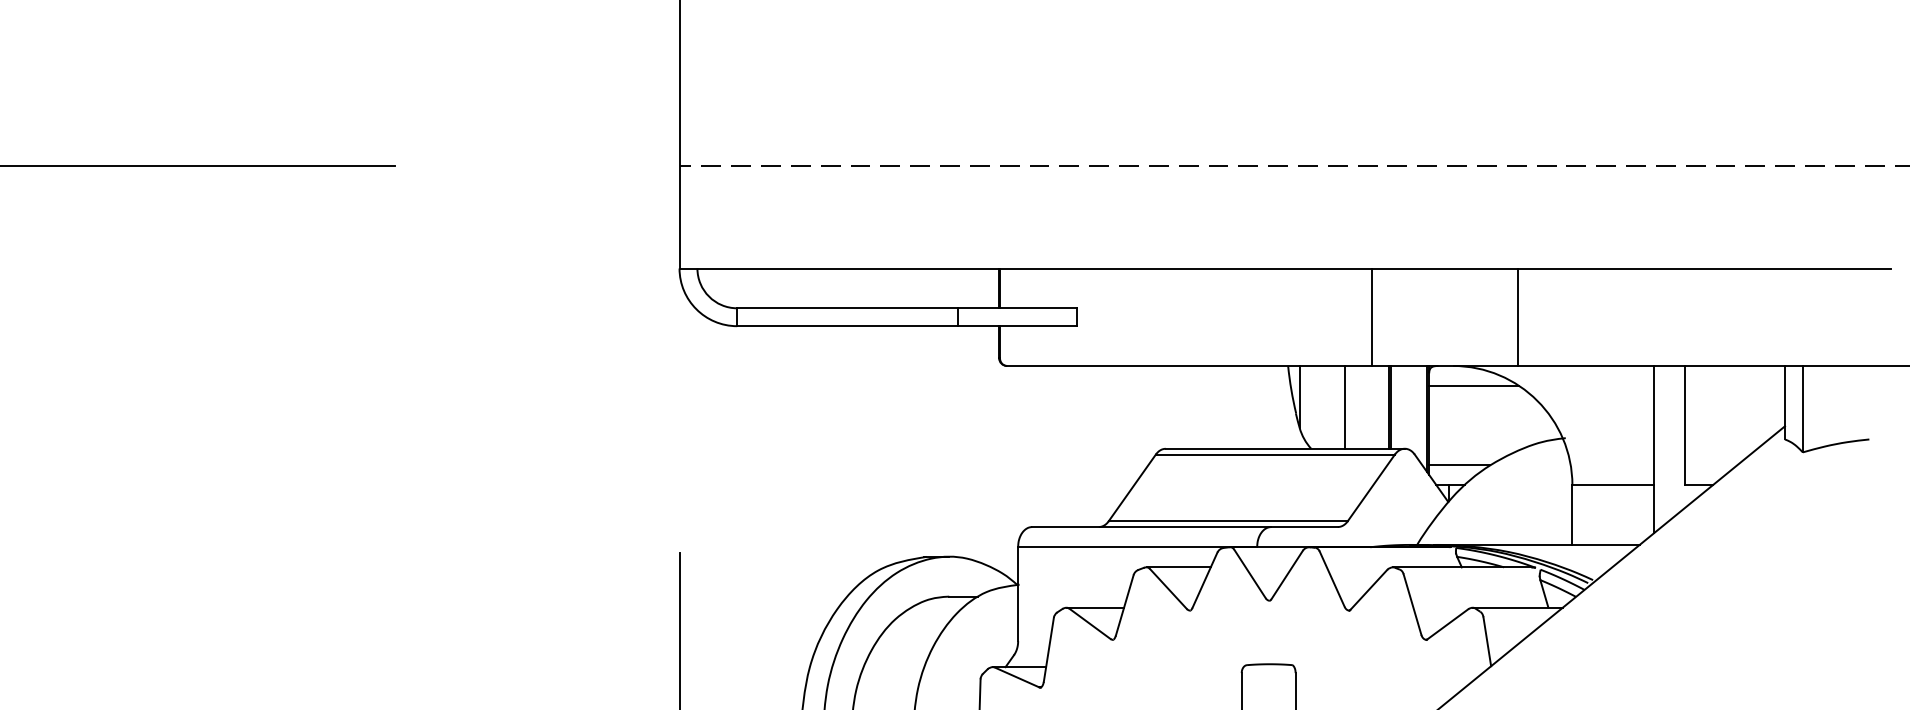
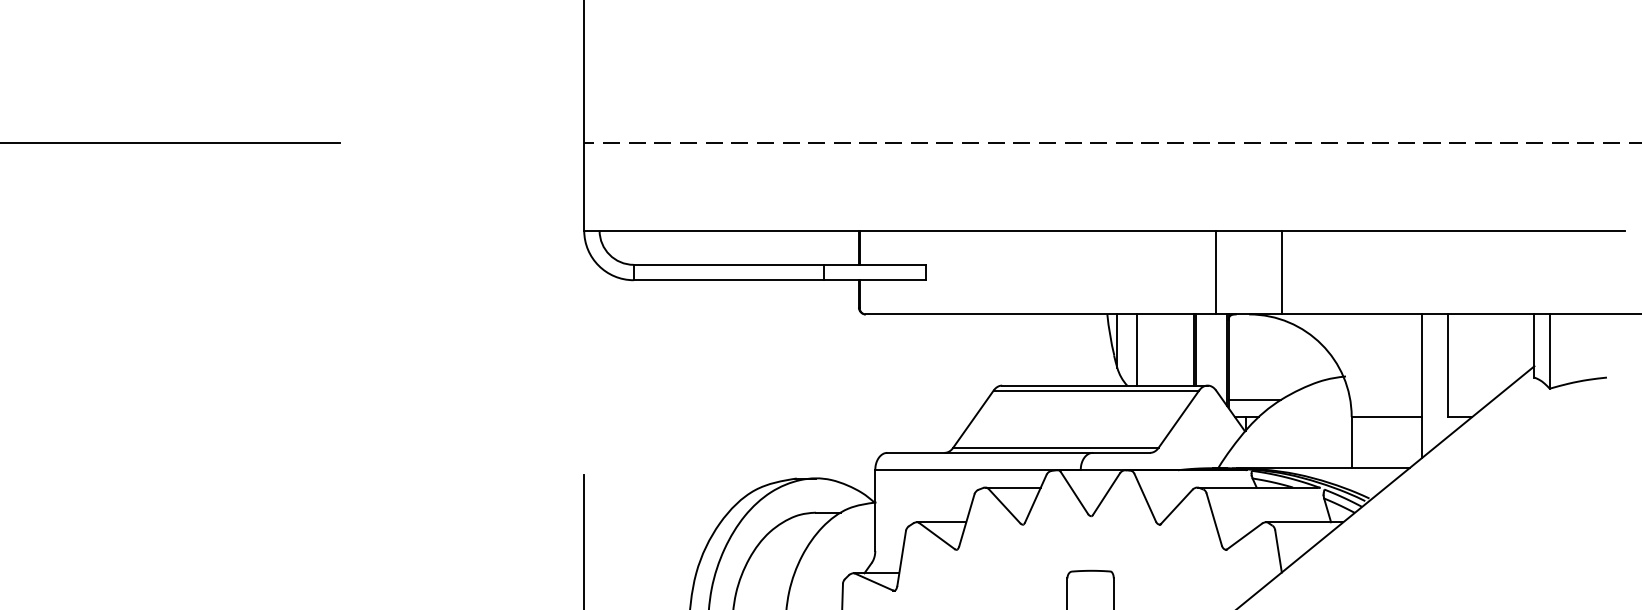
line: (1372, 317) -> (1215, 272), moved
line: (1518, 317) -> (1282, 272), moved
line: (1473, 385) -> (1266, 331), removed
line: (1345, 406) -> (1137, 349), moved

